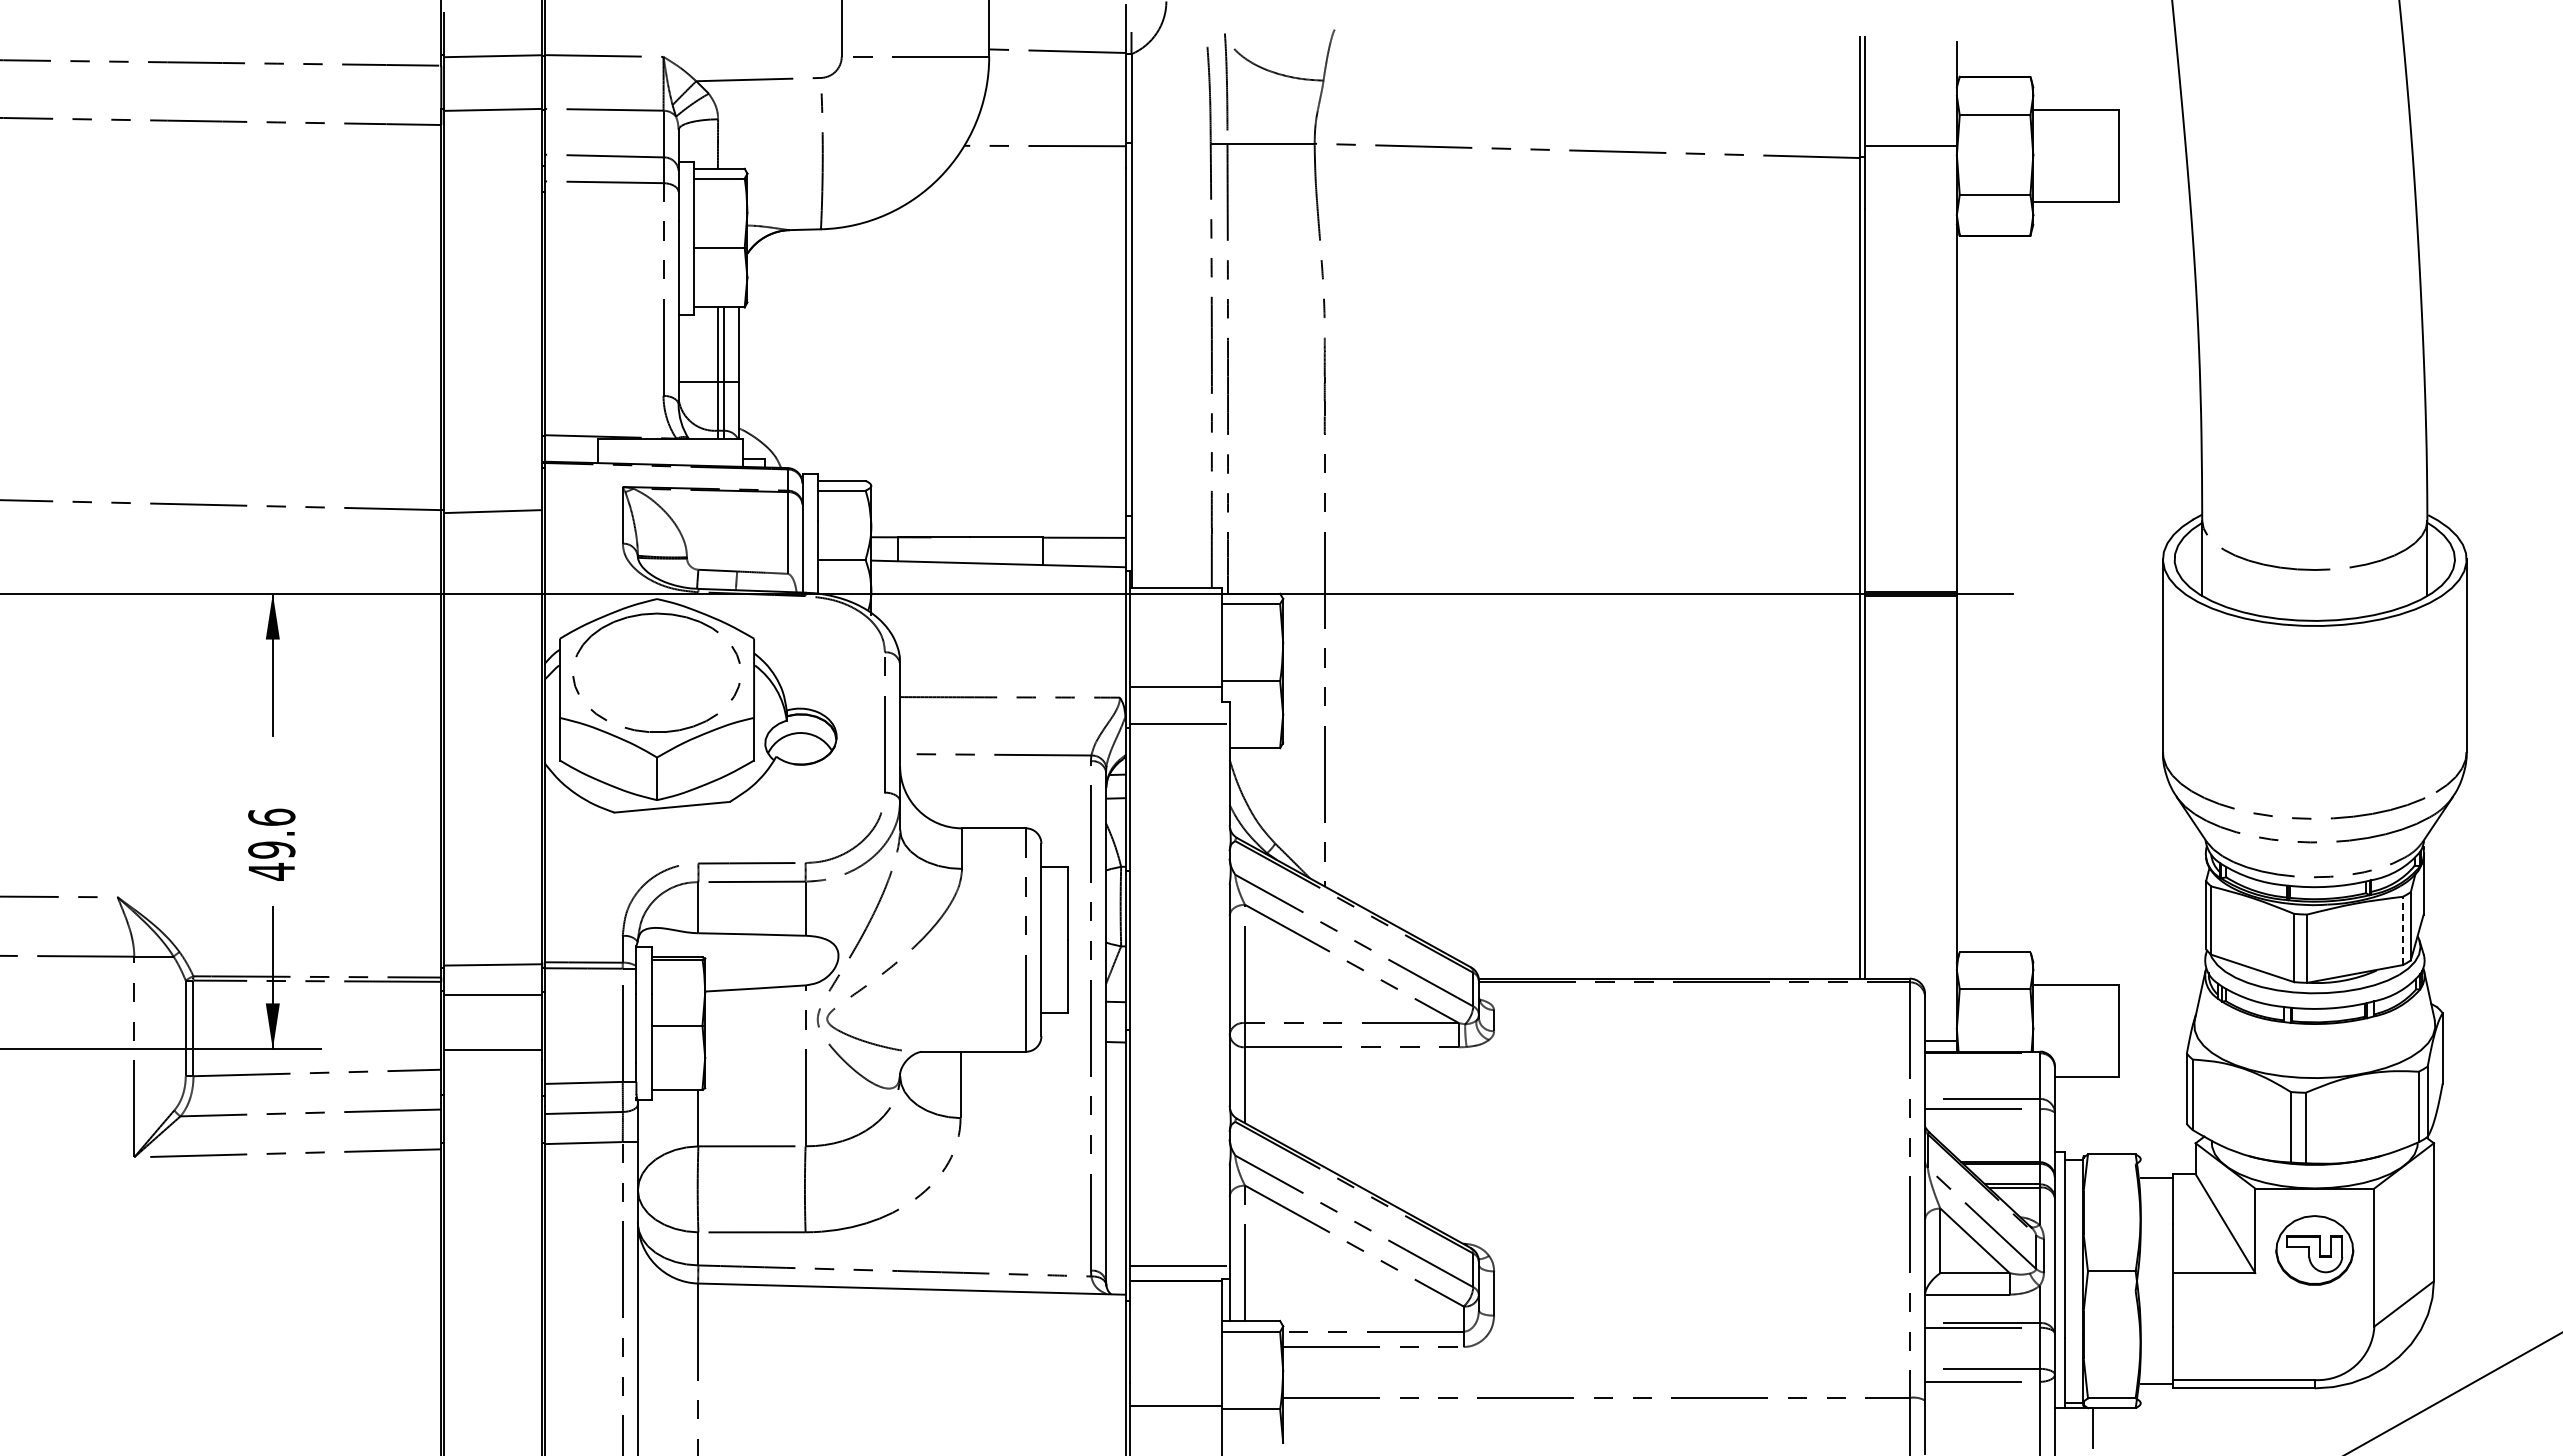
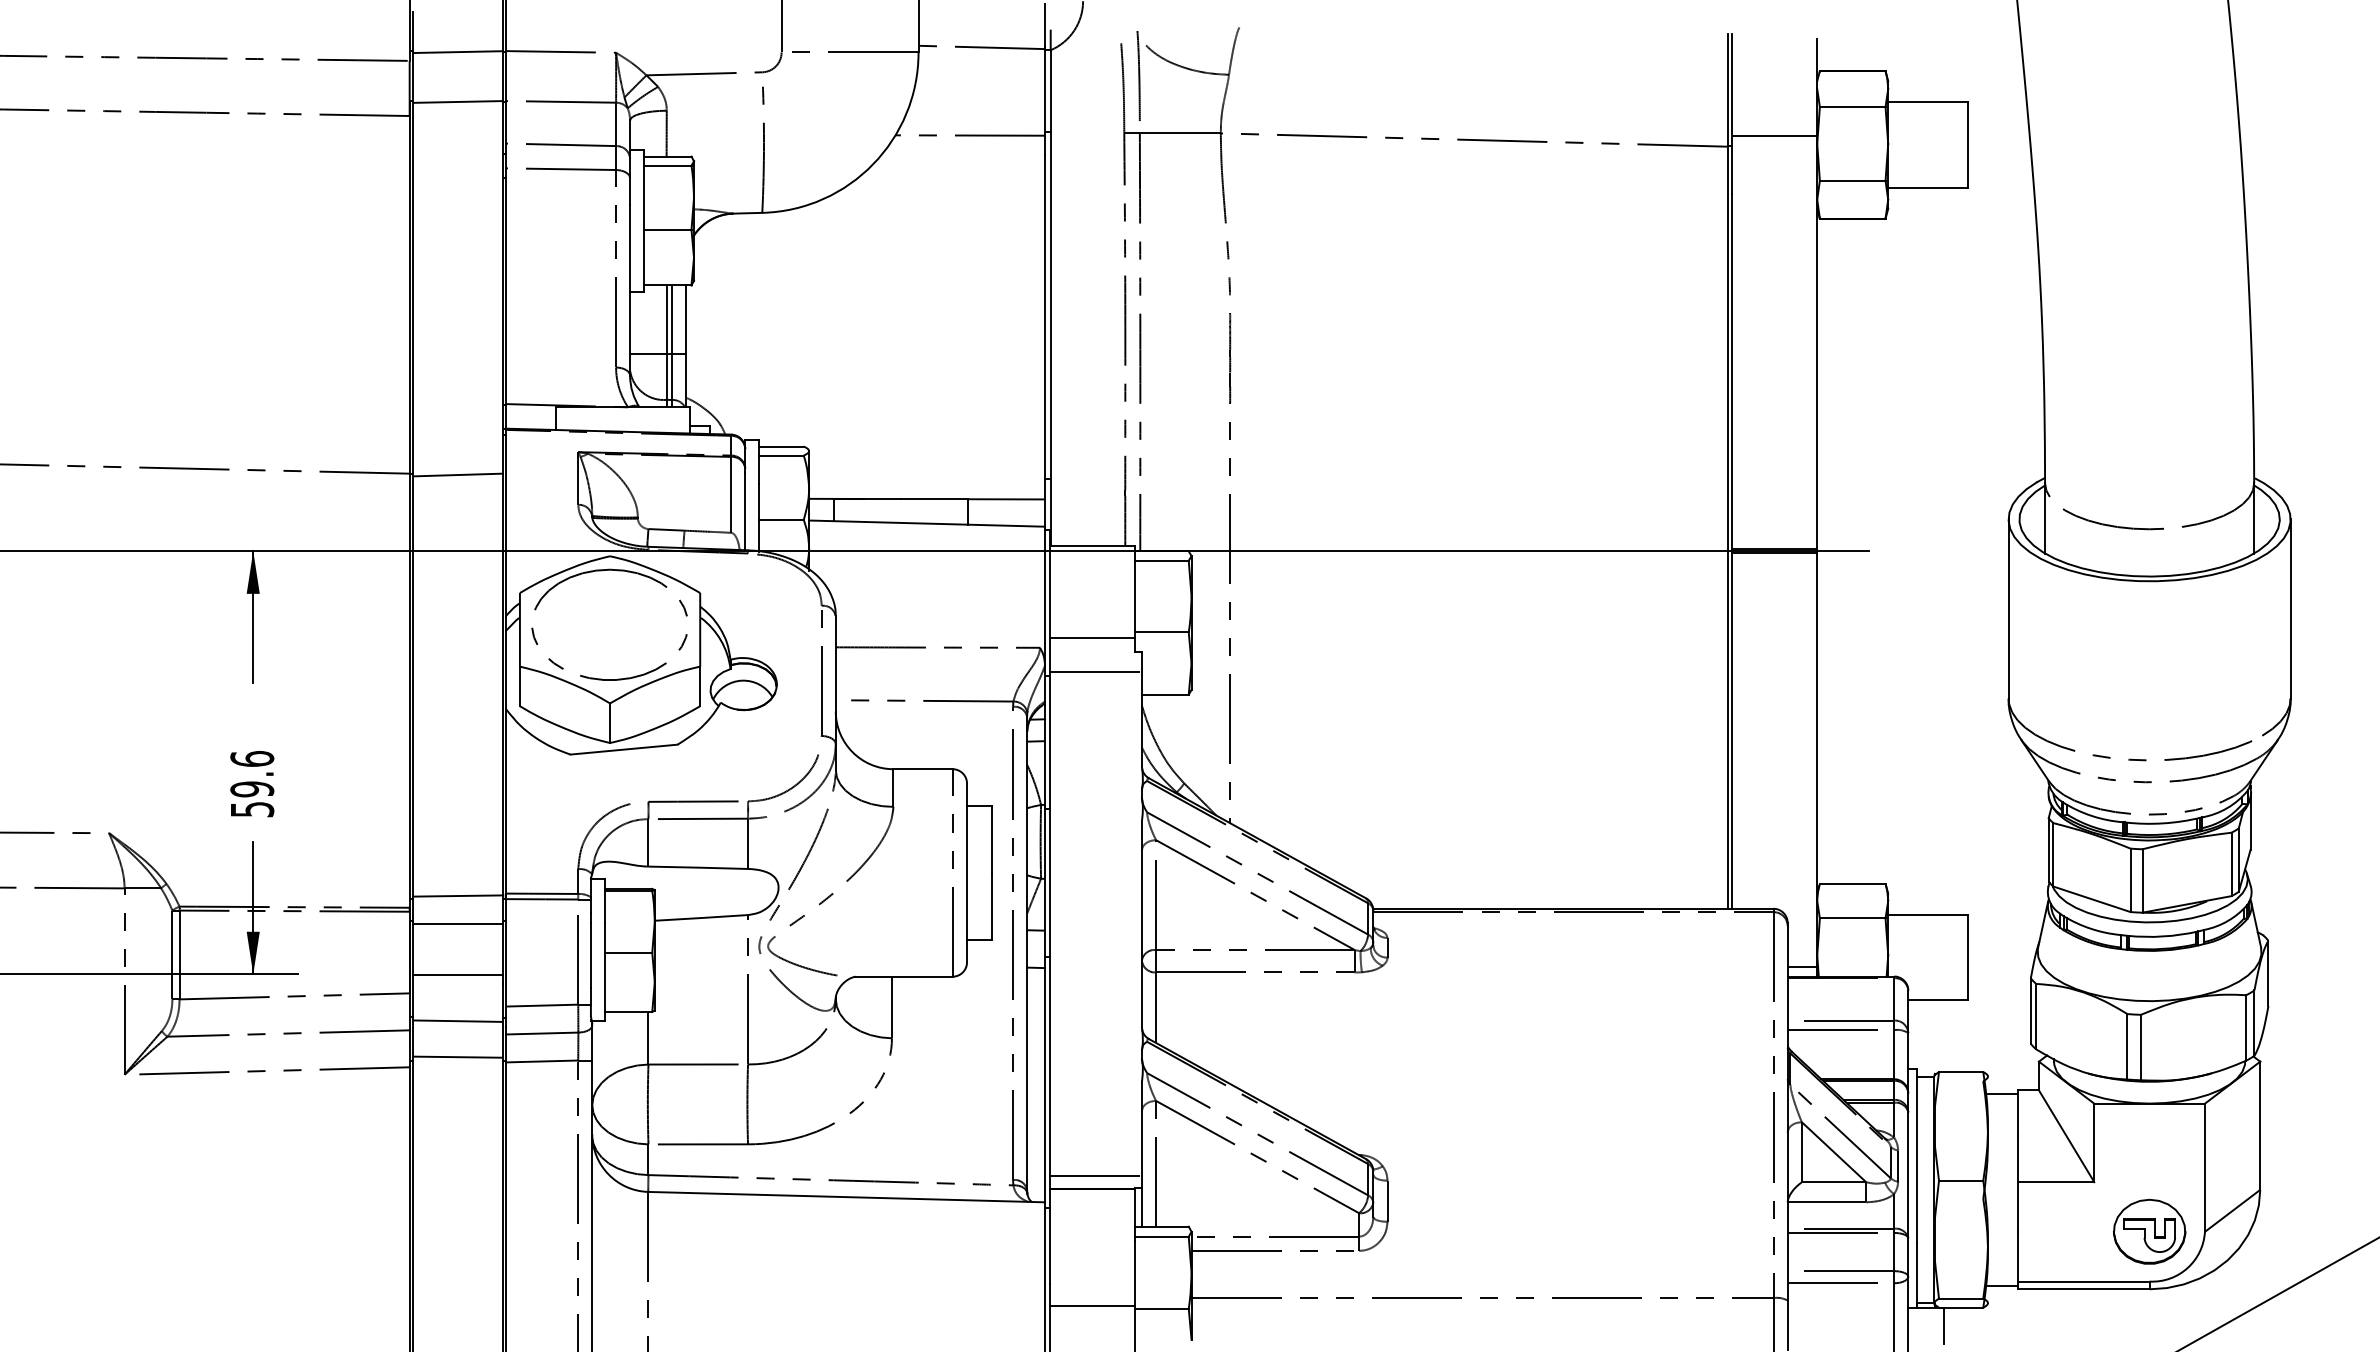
text: (271, 871) -> (252, 809), 49.6 -> 59.6
line: (2402, 930) -> (2231, 864), dashed -> solid
line: (492, 1099) -> (457, 1021), added
line: (492, 1138) -> (457, 1057), added
part: (2314, 1250) -> (2149, 1231), moved

